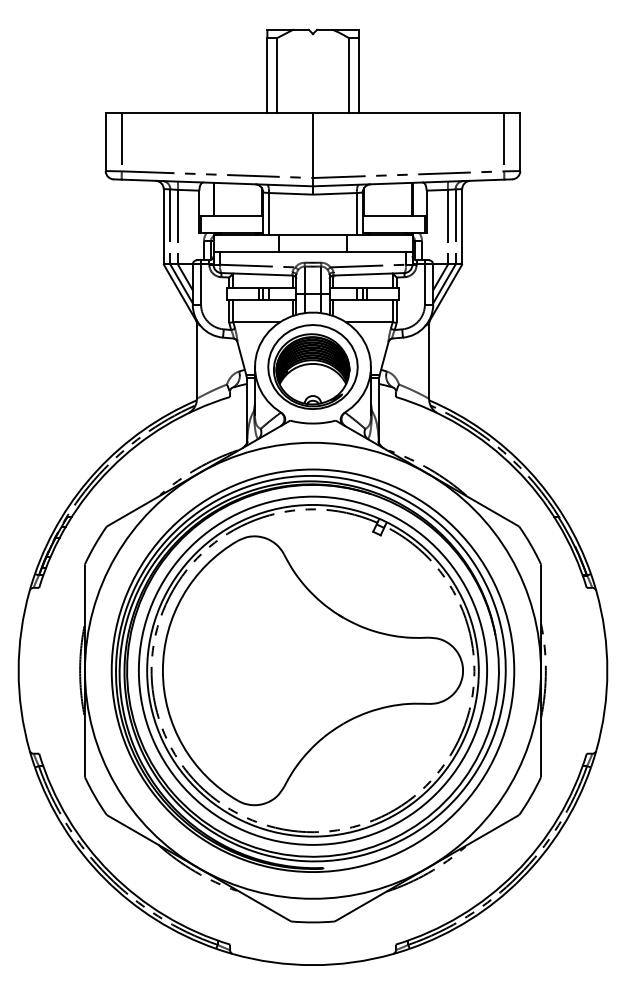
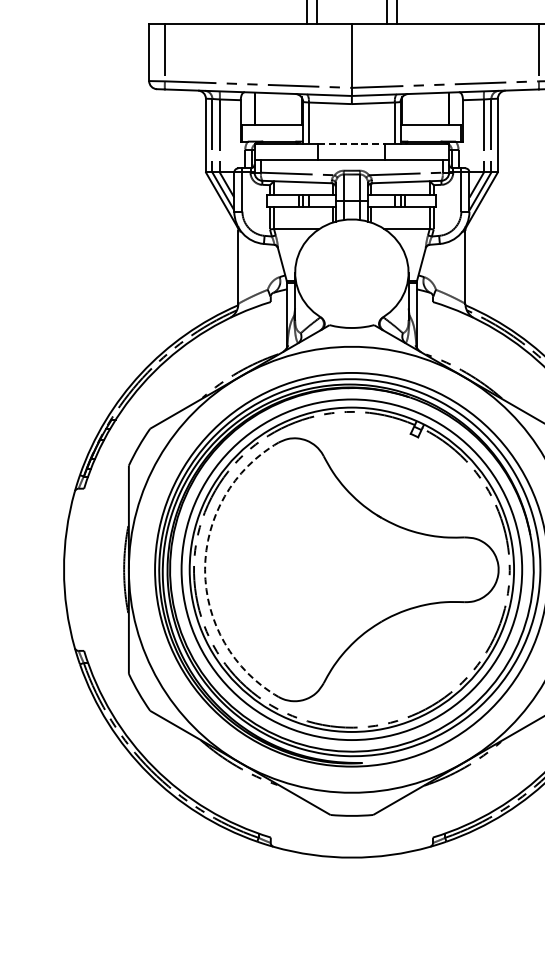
line: (313, 235) -> (352, 144), solid -> dashed
part: (312, 366) -> (351, 272), removed
arc: (162, 670) -> (204, 569), solid -> dashed

